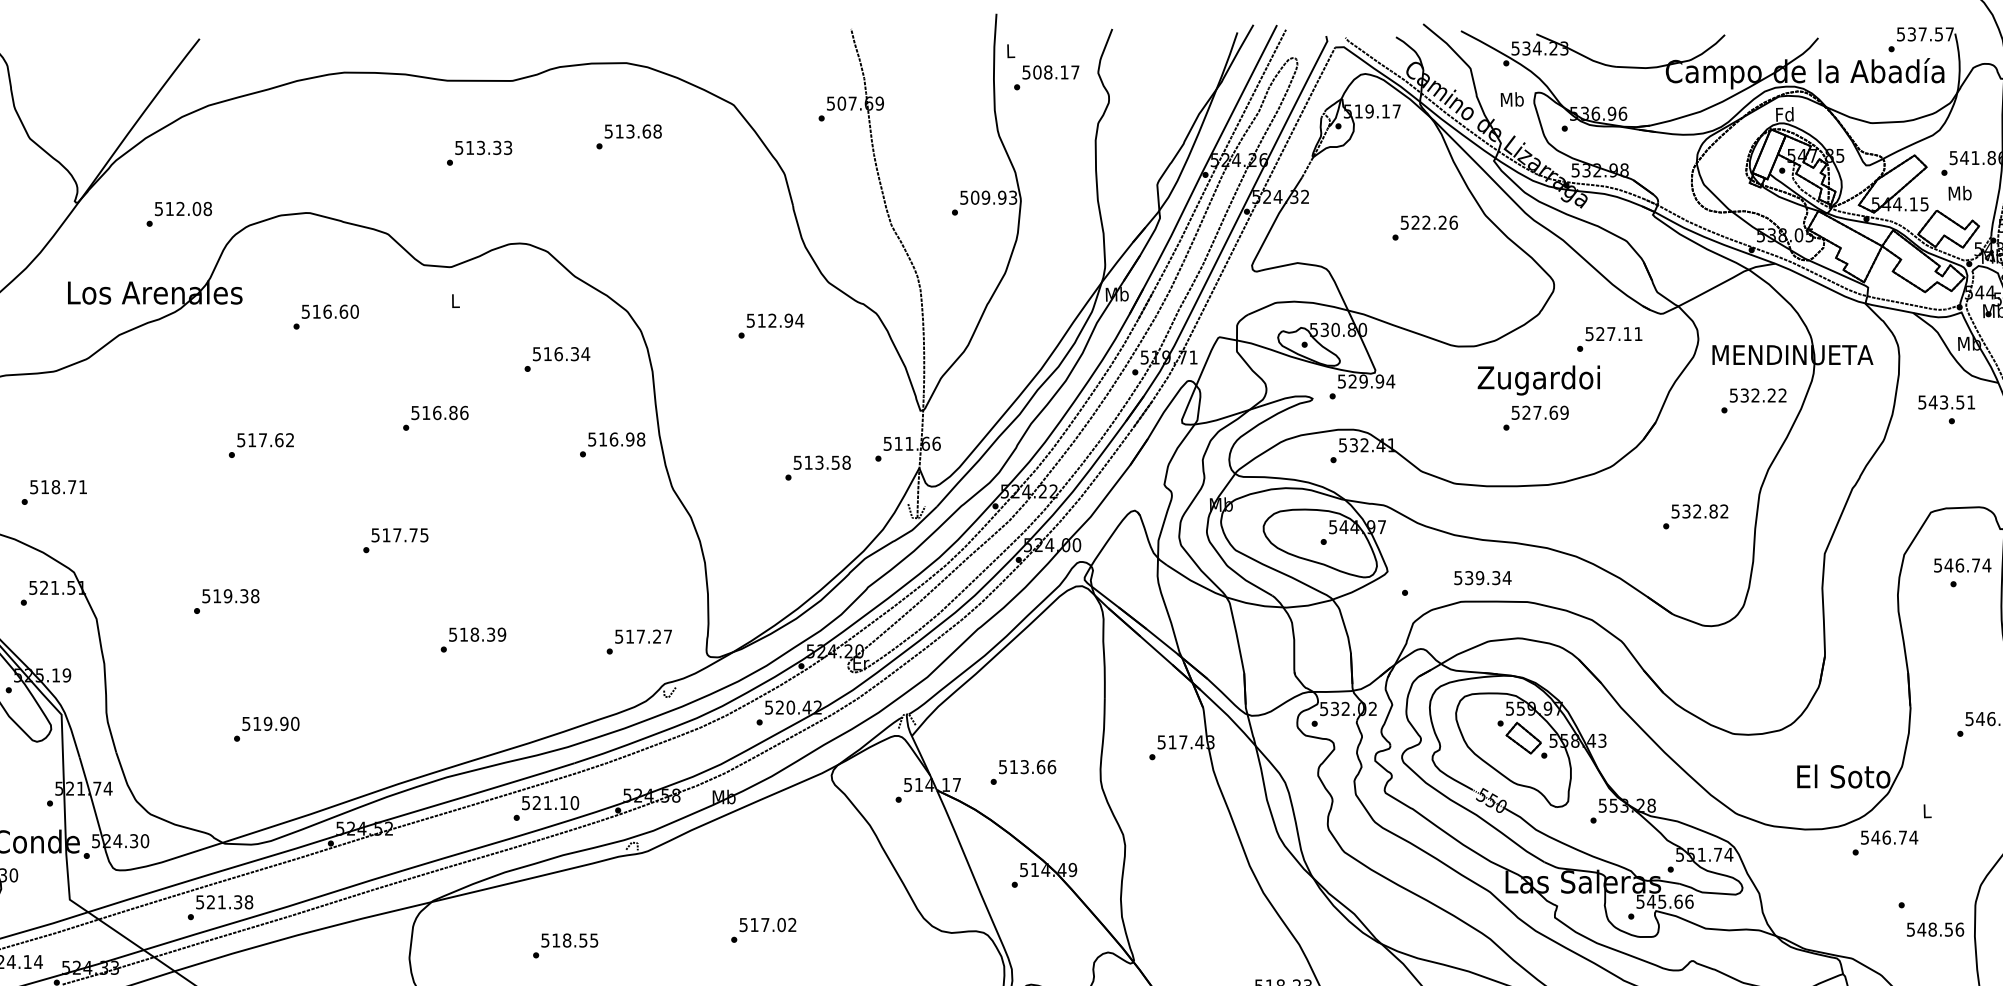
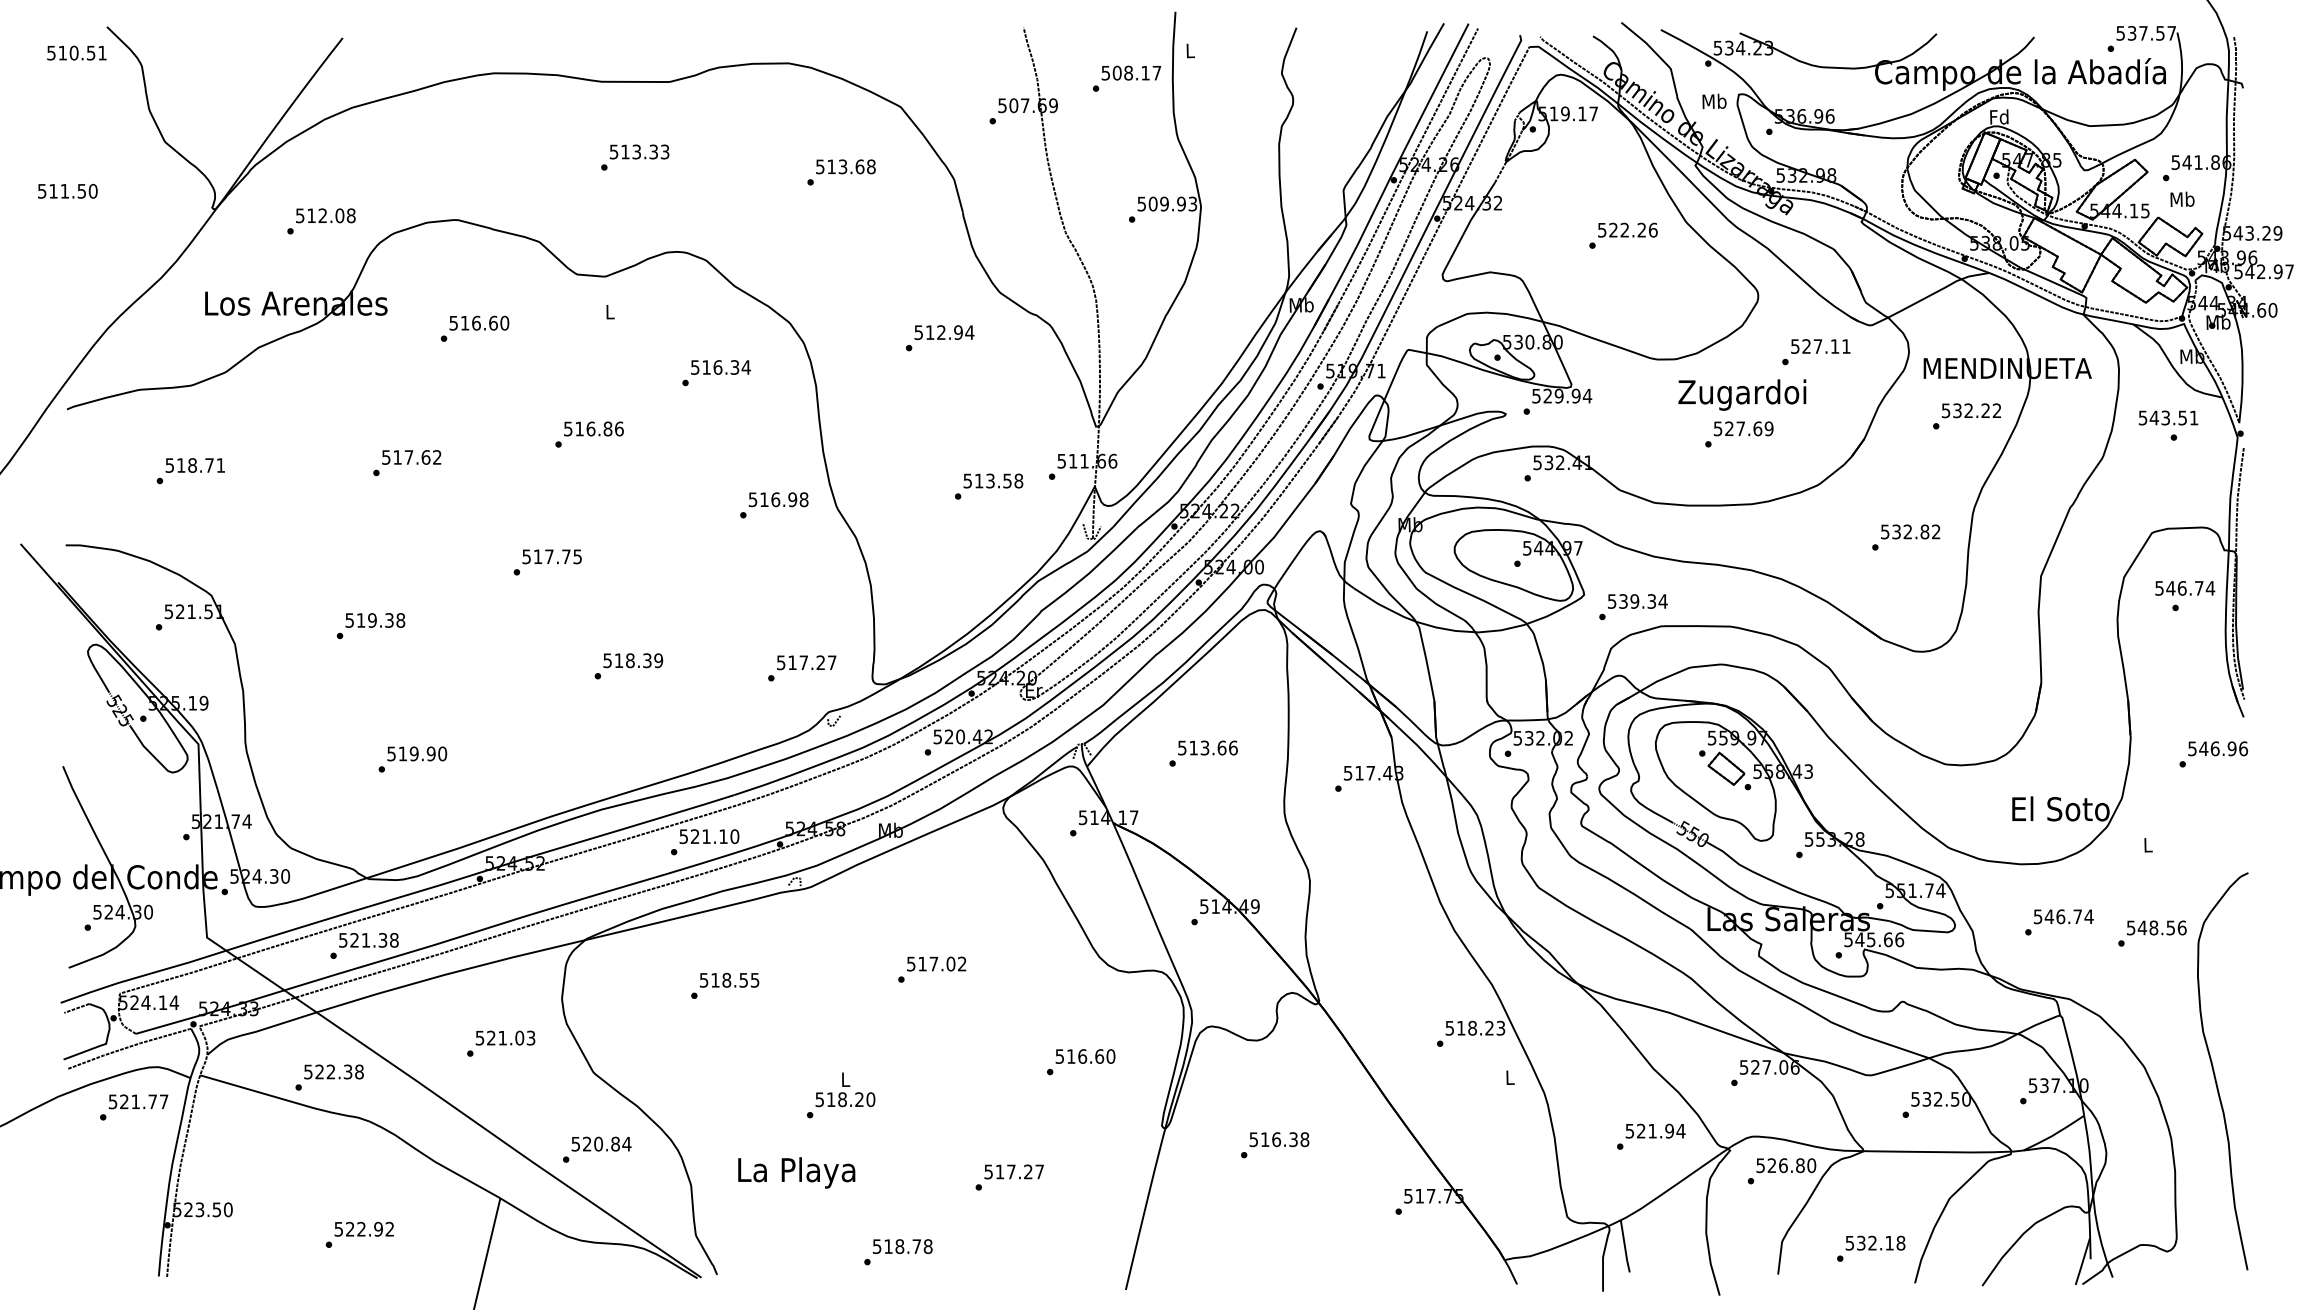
text: (1046, 77) -> (1126, 78), moved
text: (629, 136) -> (841, 172), moved
text: (612, 445) -> (774, 505), moved
text: (53, 492) -> (190, 471), moved
text: (1482, 578) -> (1637, 601), moved
text: (1023, 772) -> (1203, 753), moved
text: (1885, 843) -> (2059, 922), moved
text: (1935, 929) -> (2156, 927), moved

